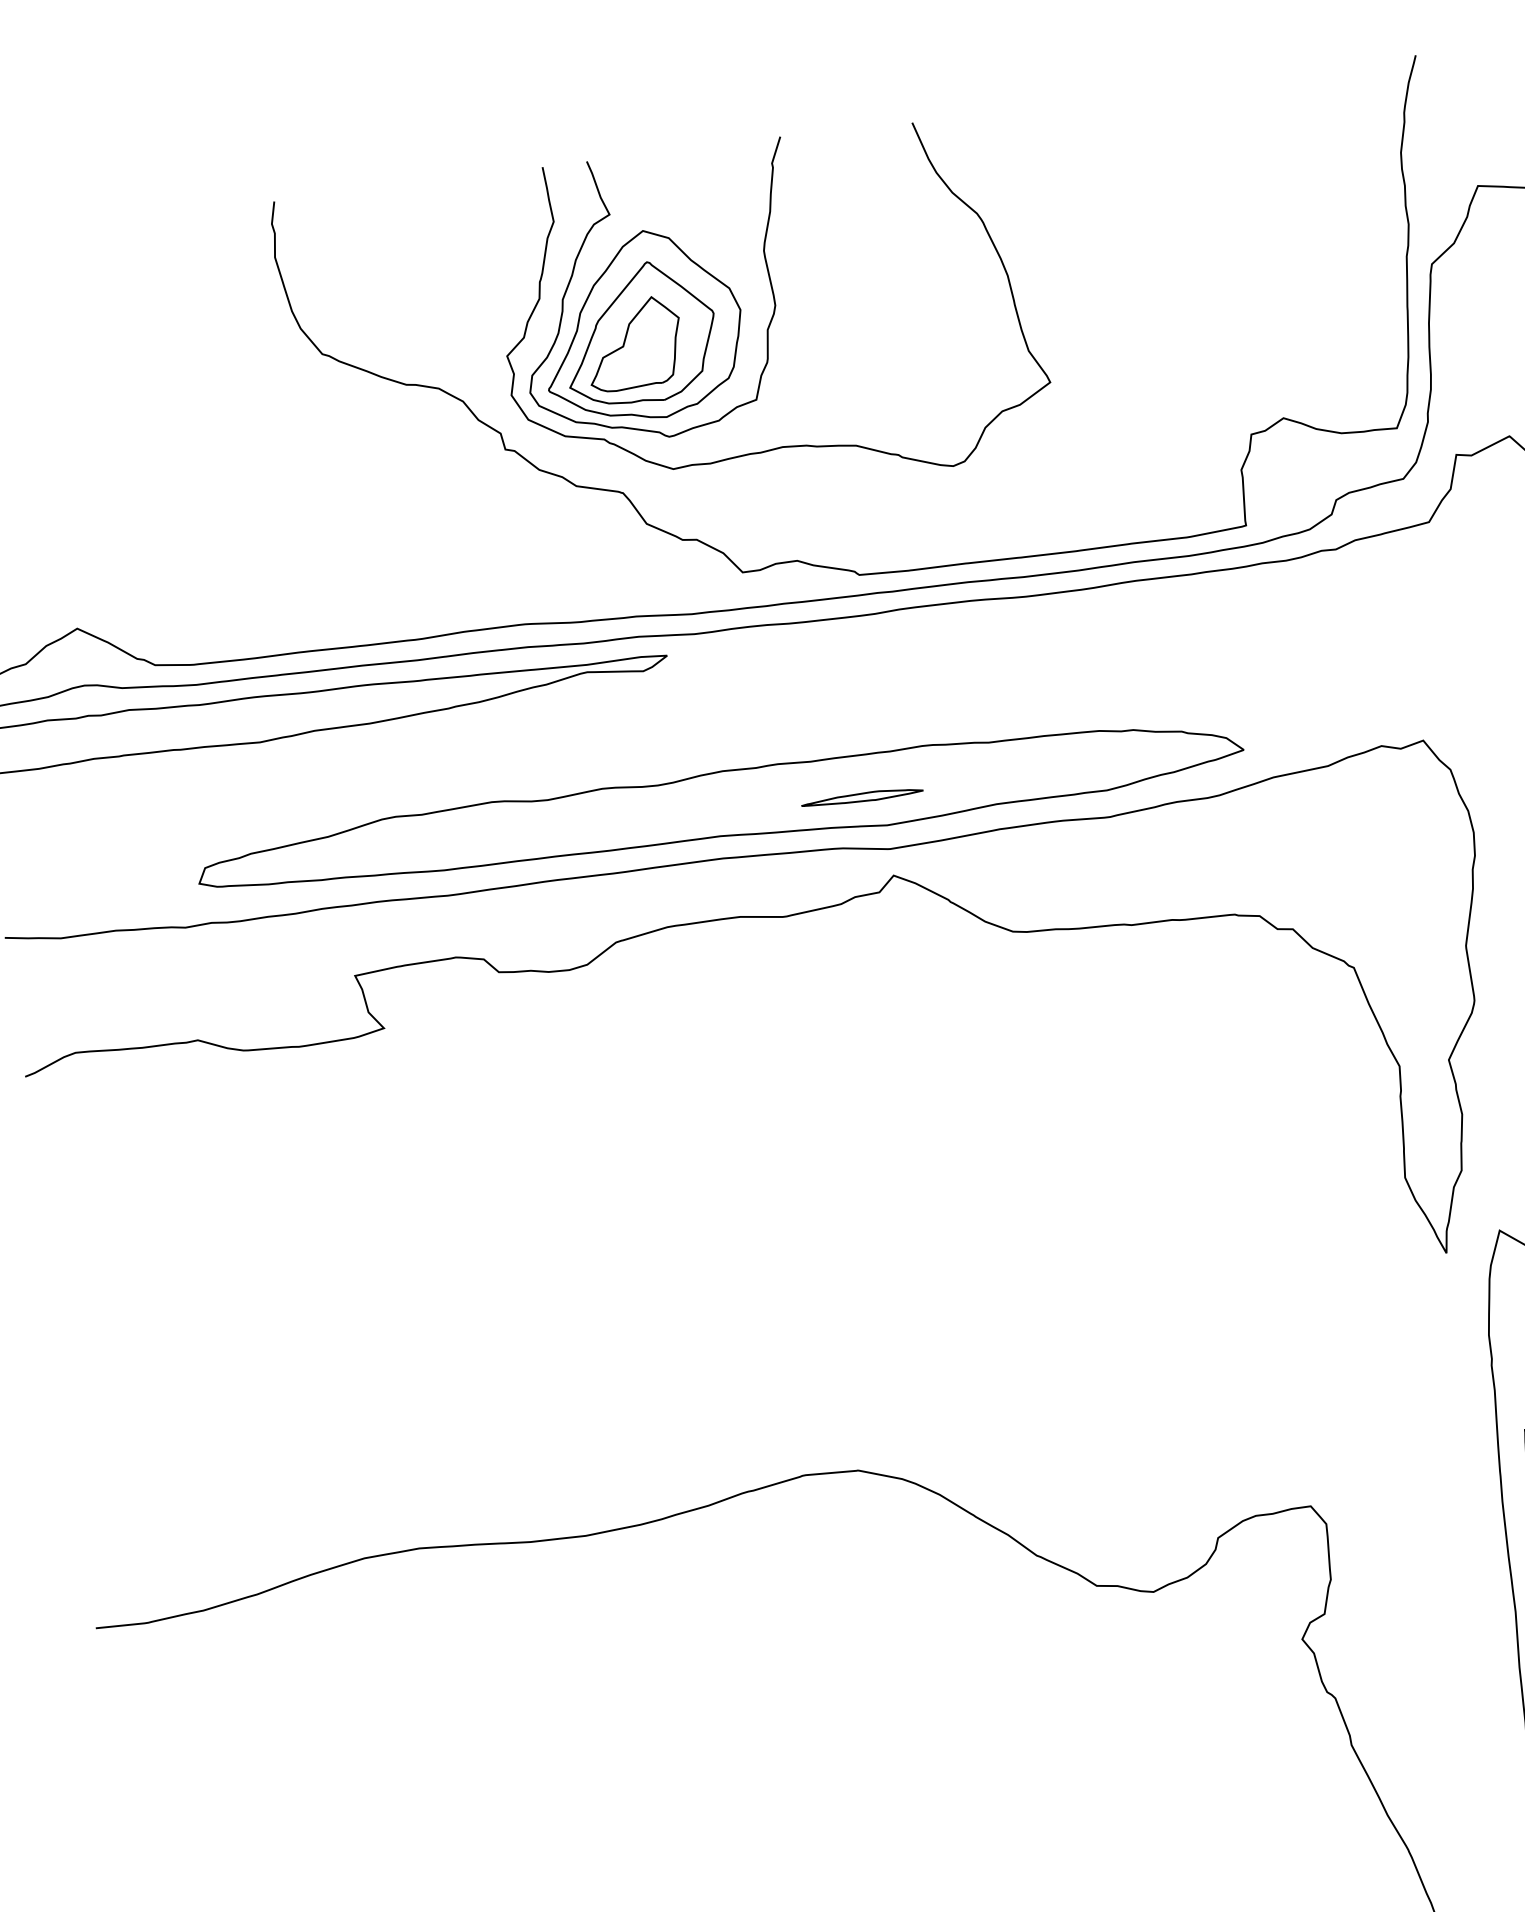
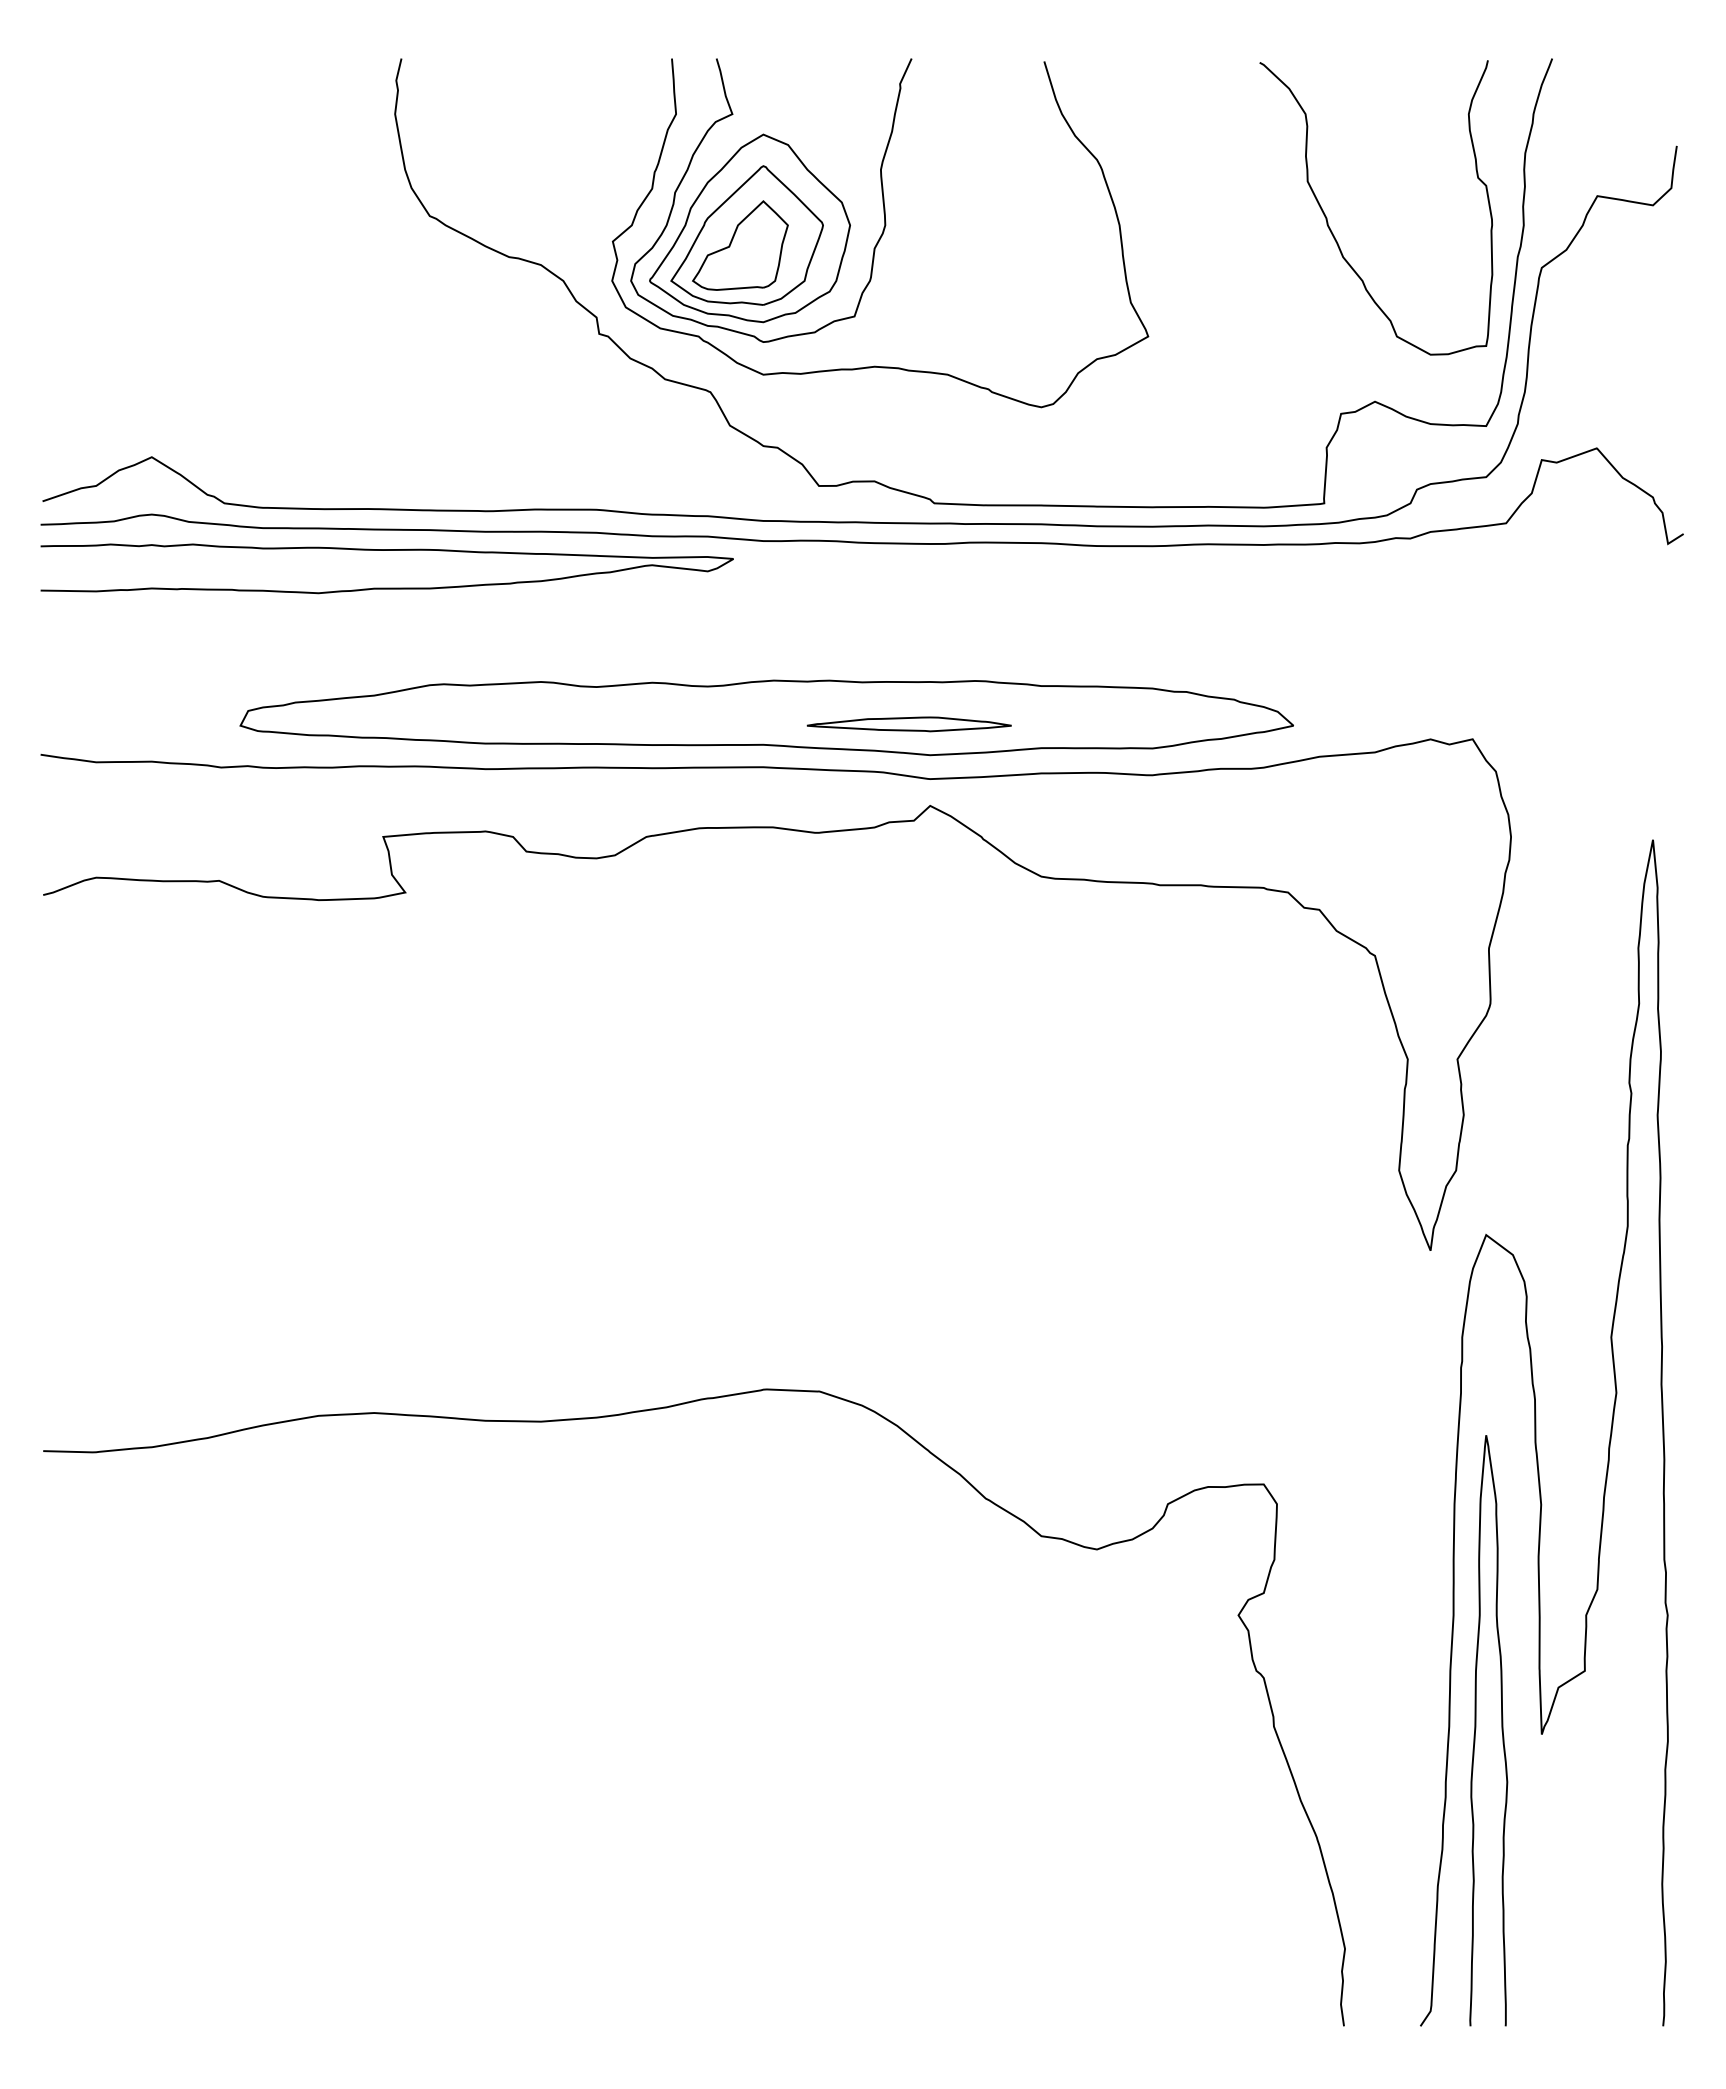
curve: (1218, 252) -> (1331, 229), added
part: (861, 797) -> (908, 724), size x1.67

